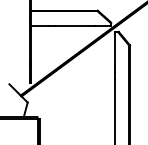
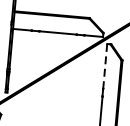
line: (115, 52) -> (105, 67), solid -> dashed

